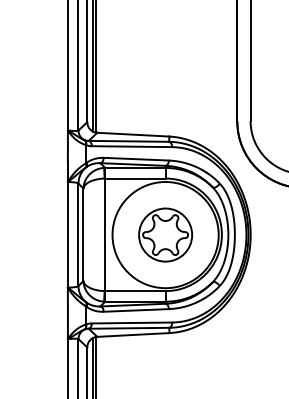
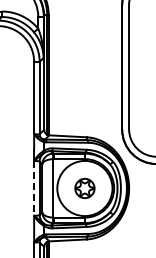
line: (68, 235) -> (34, 188), solid -> dashed
part: (164, 235) -> (84, 188), size x0.7

